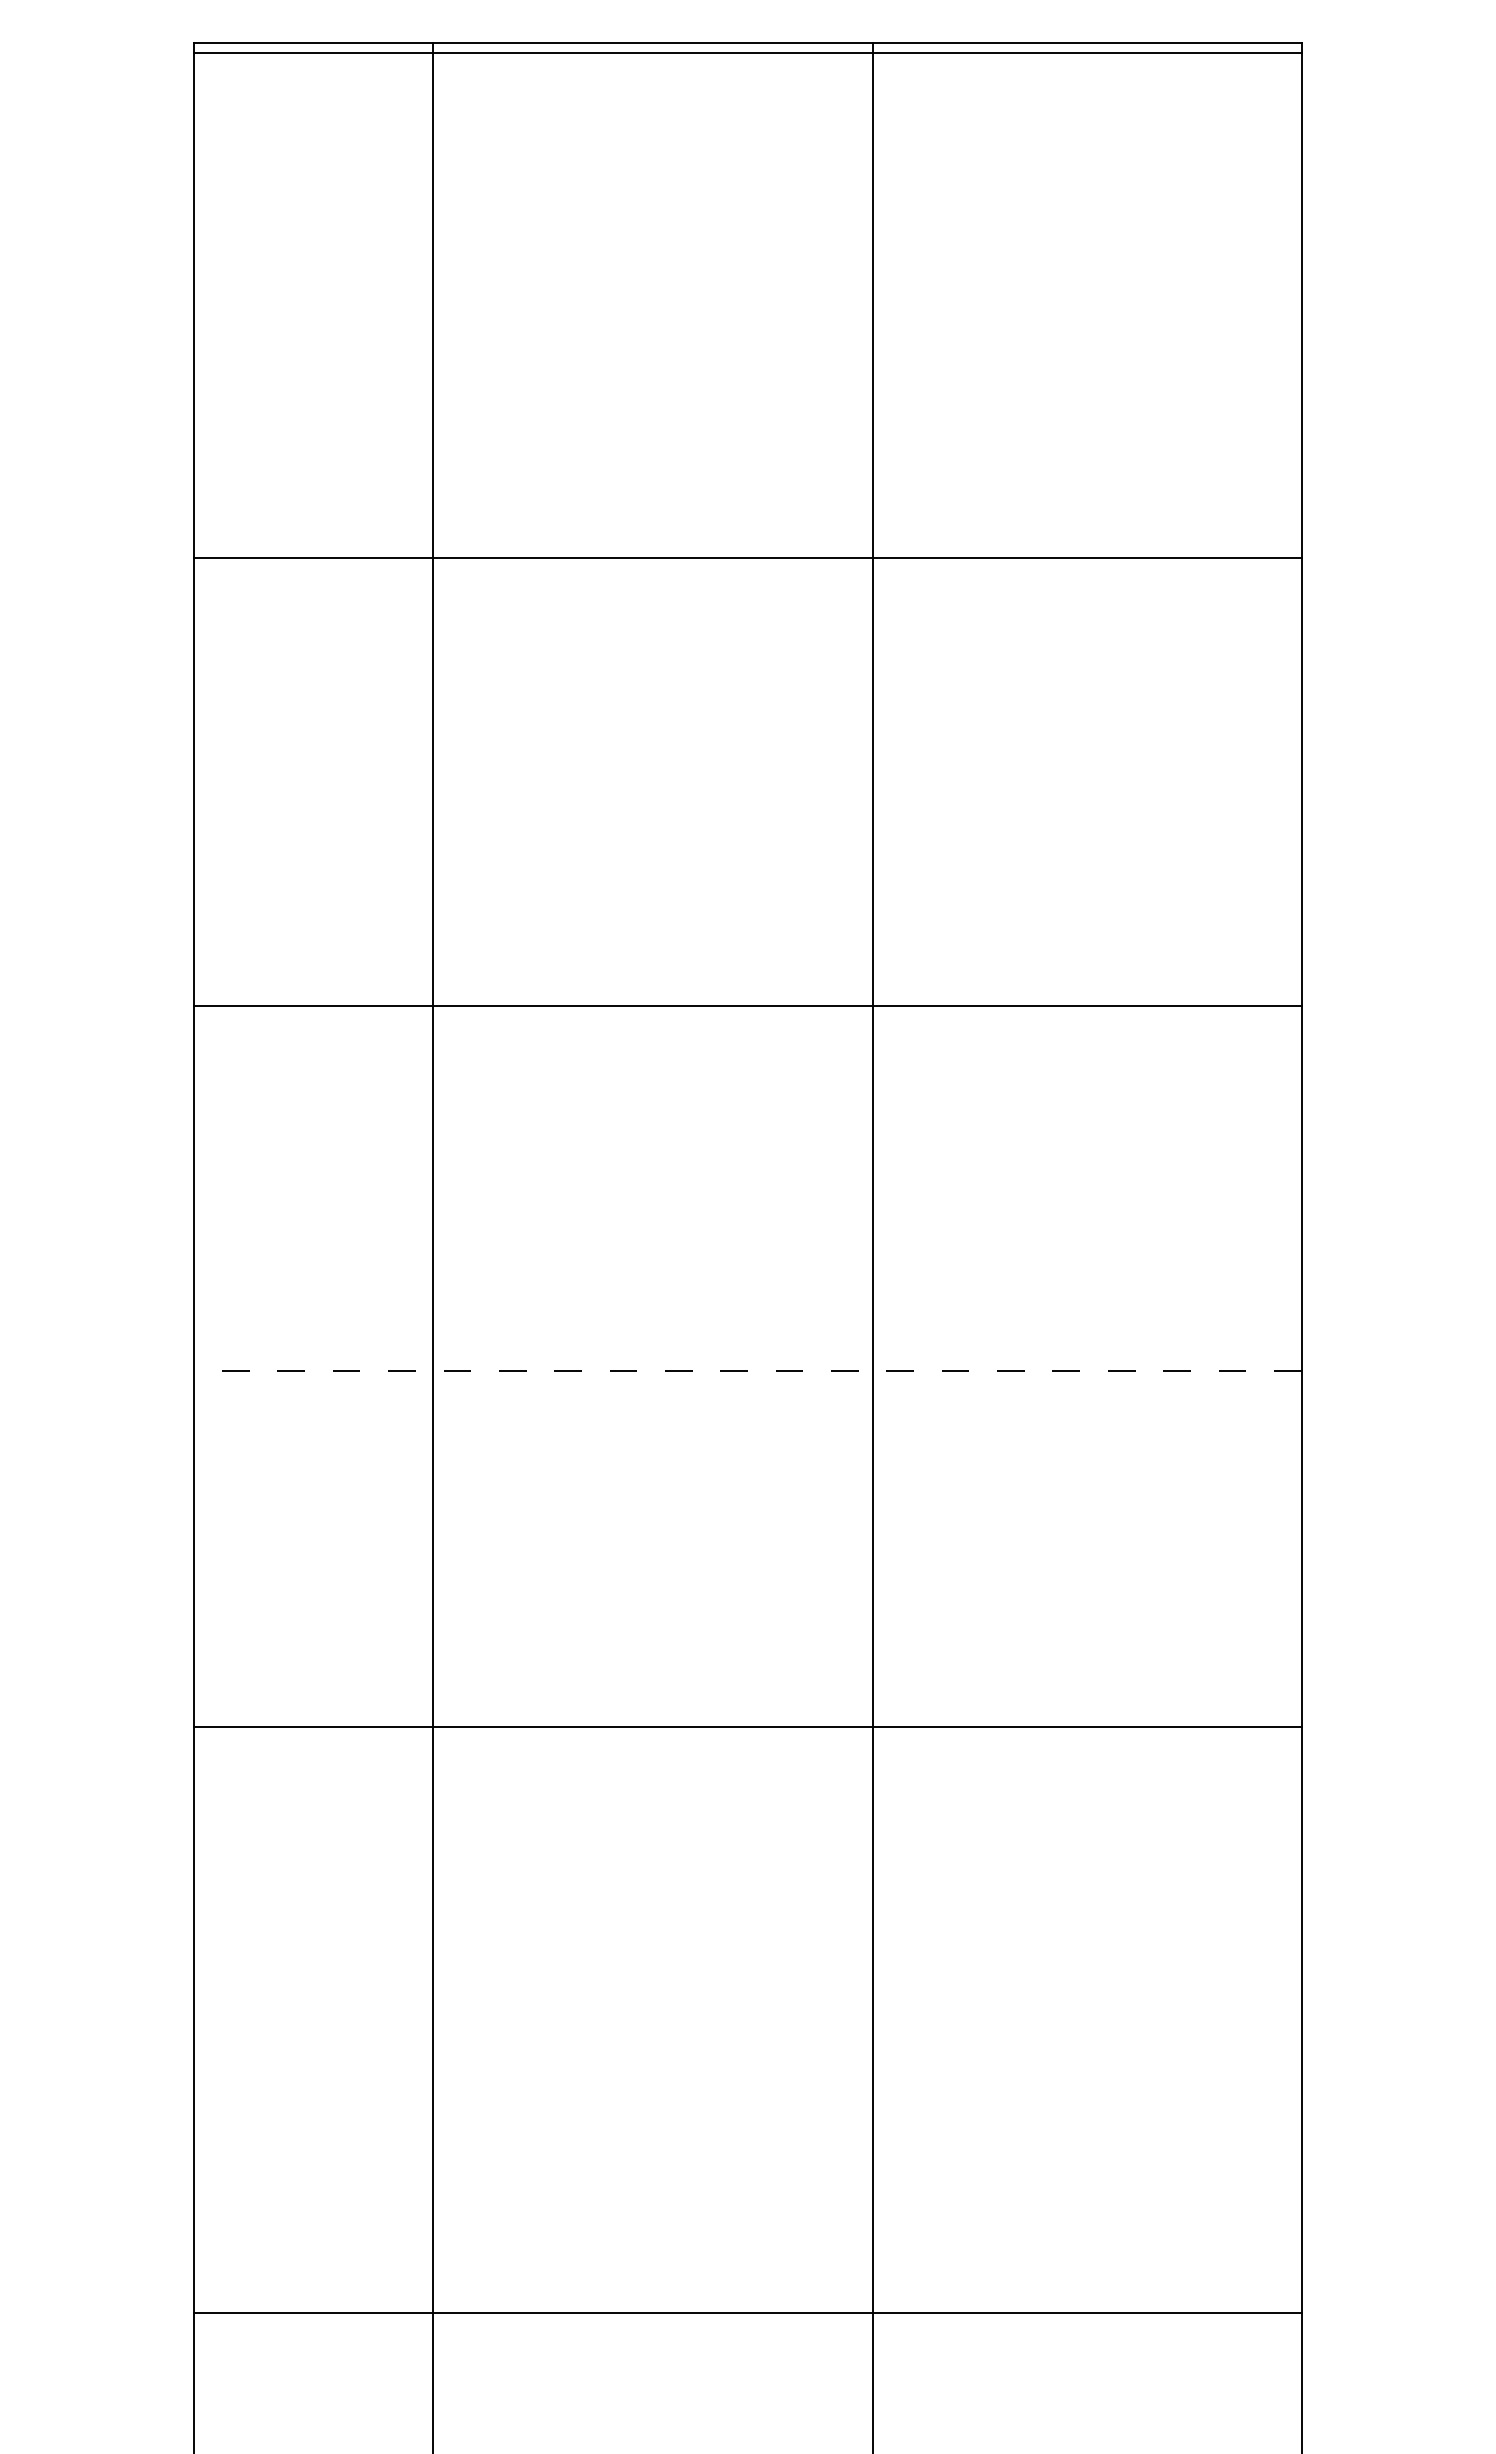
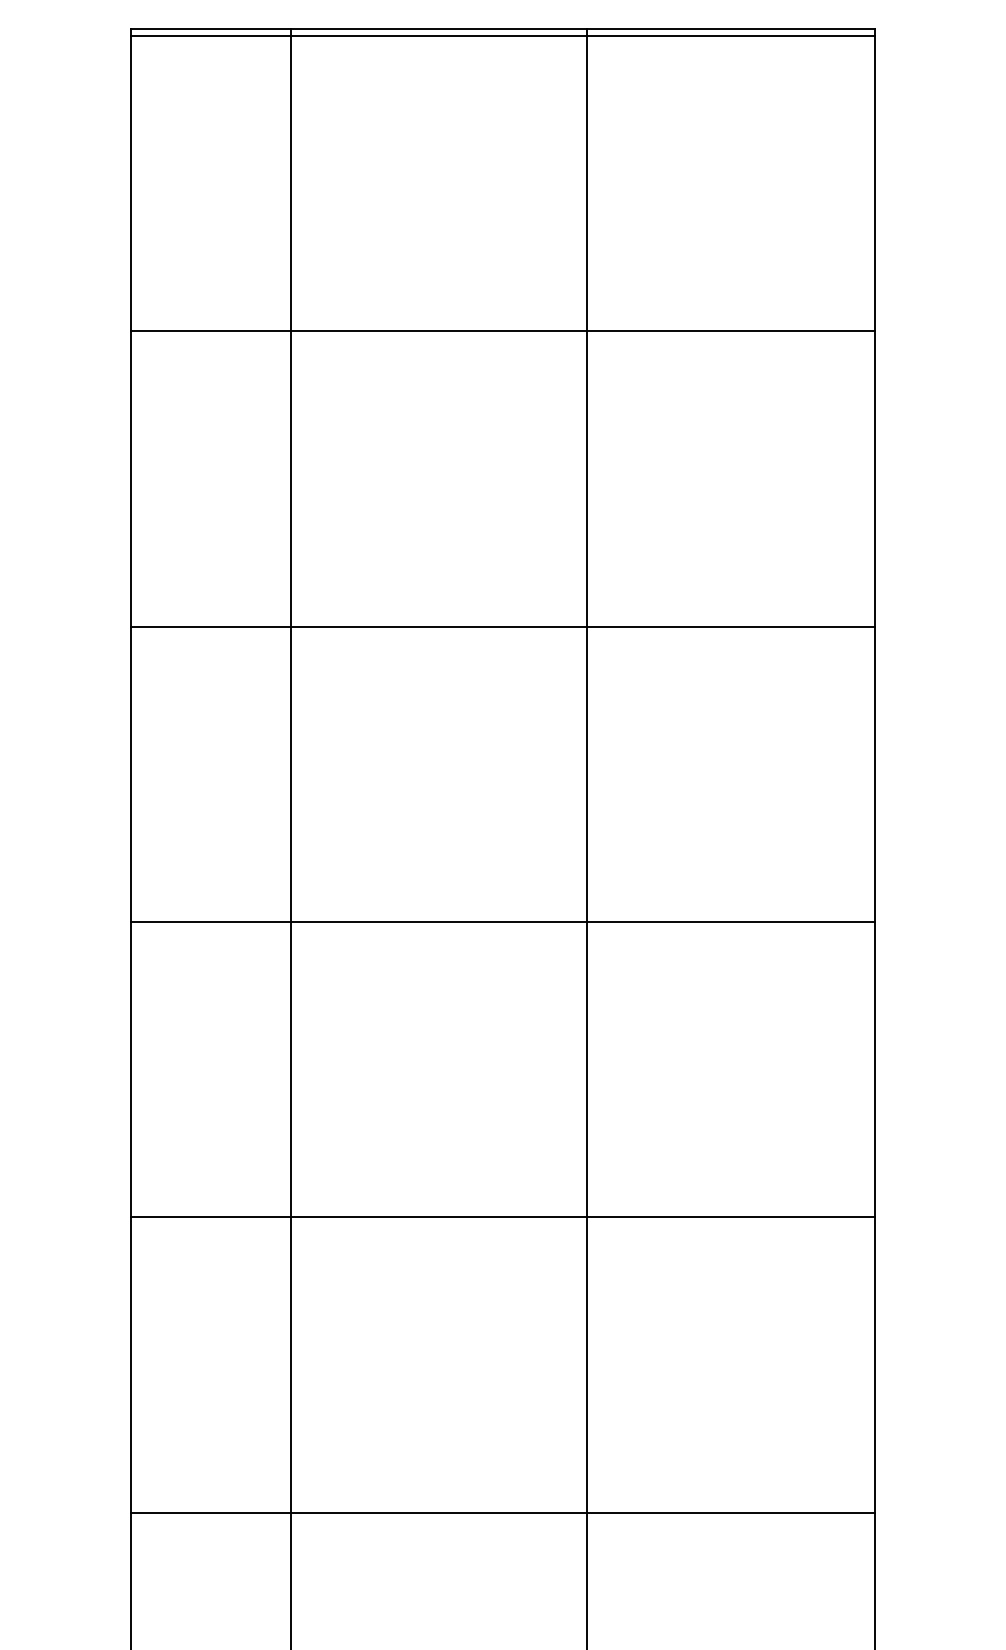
line: (747, 558) -> (502, 331), moved
line: (747, 1006) -> (502, 626), moved
line: (747, 1370) -> (502, 921), dashed -> solid
line: (747, 1727) -> (502, 1217), moved
line: (747, 2311) -> (502, 1512), moved

